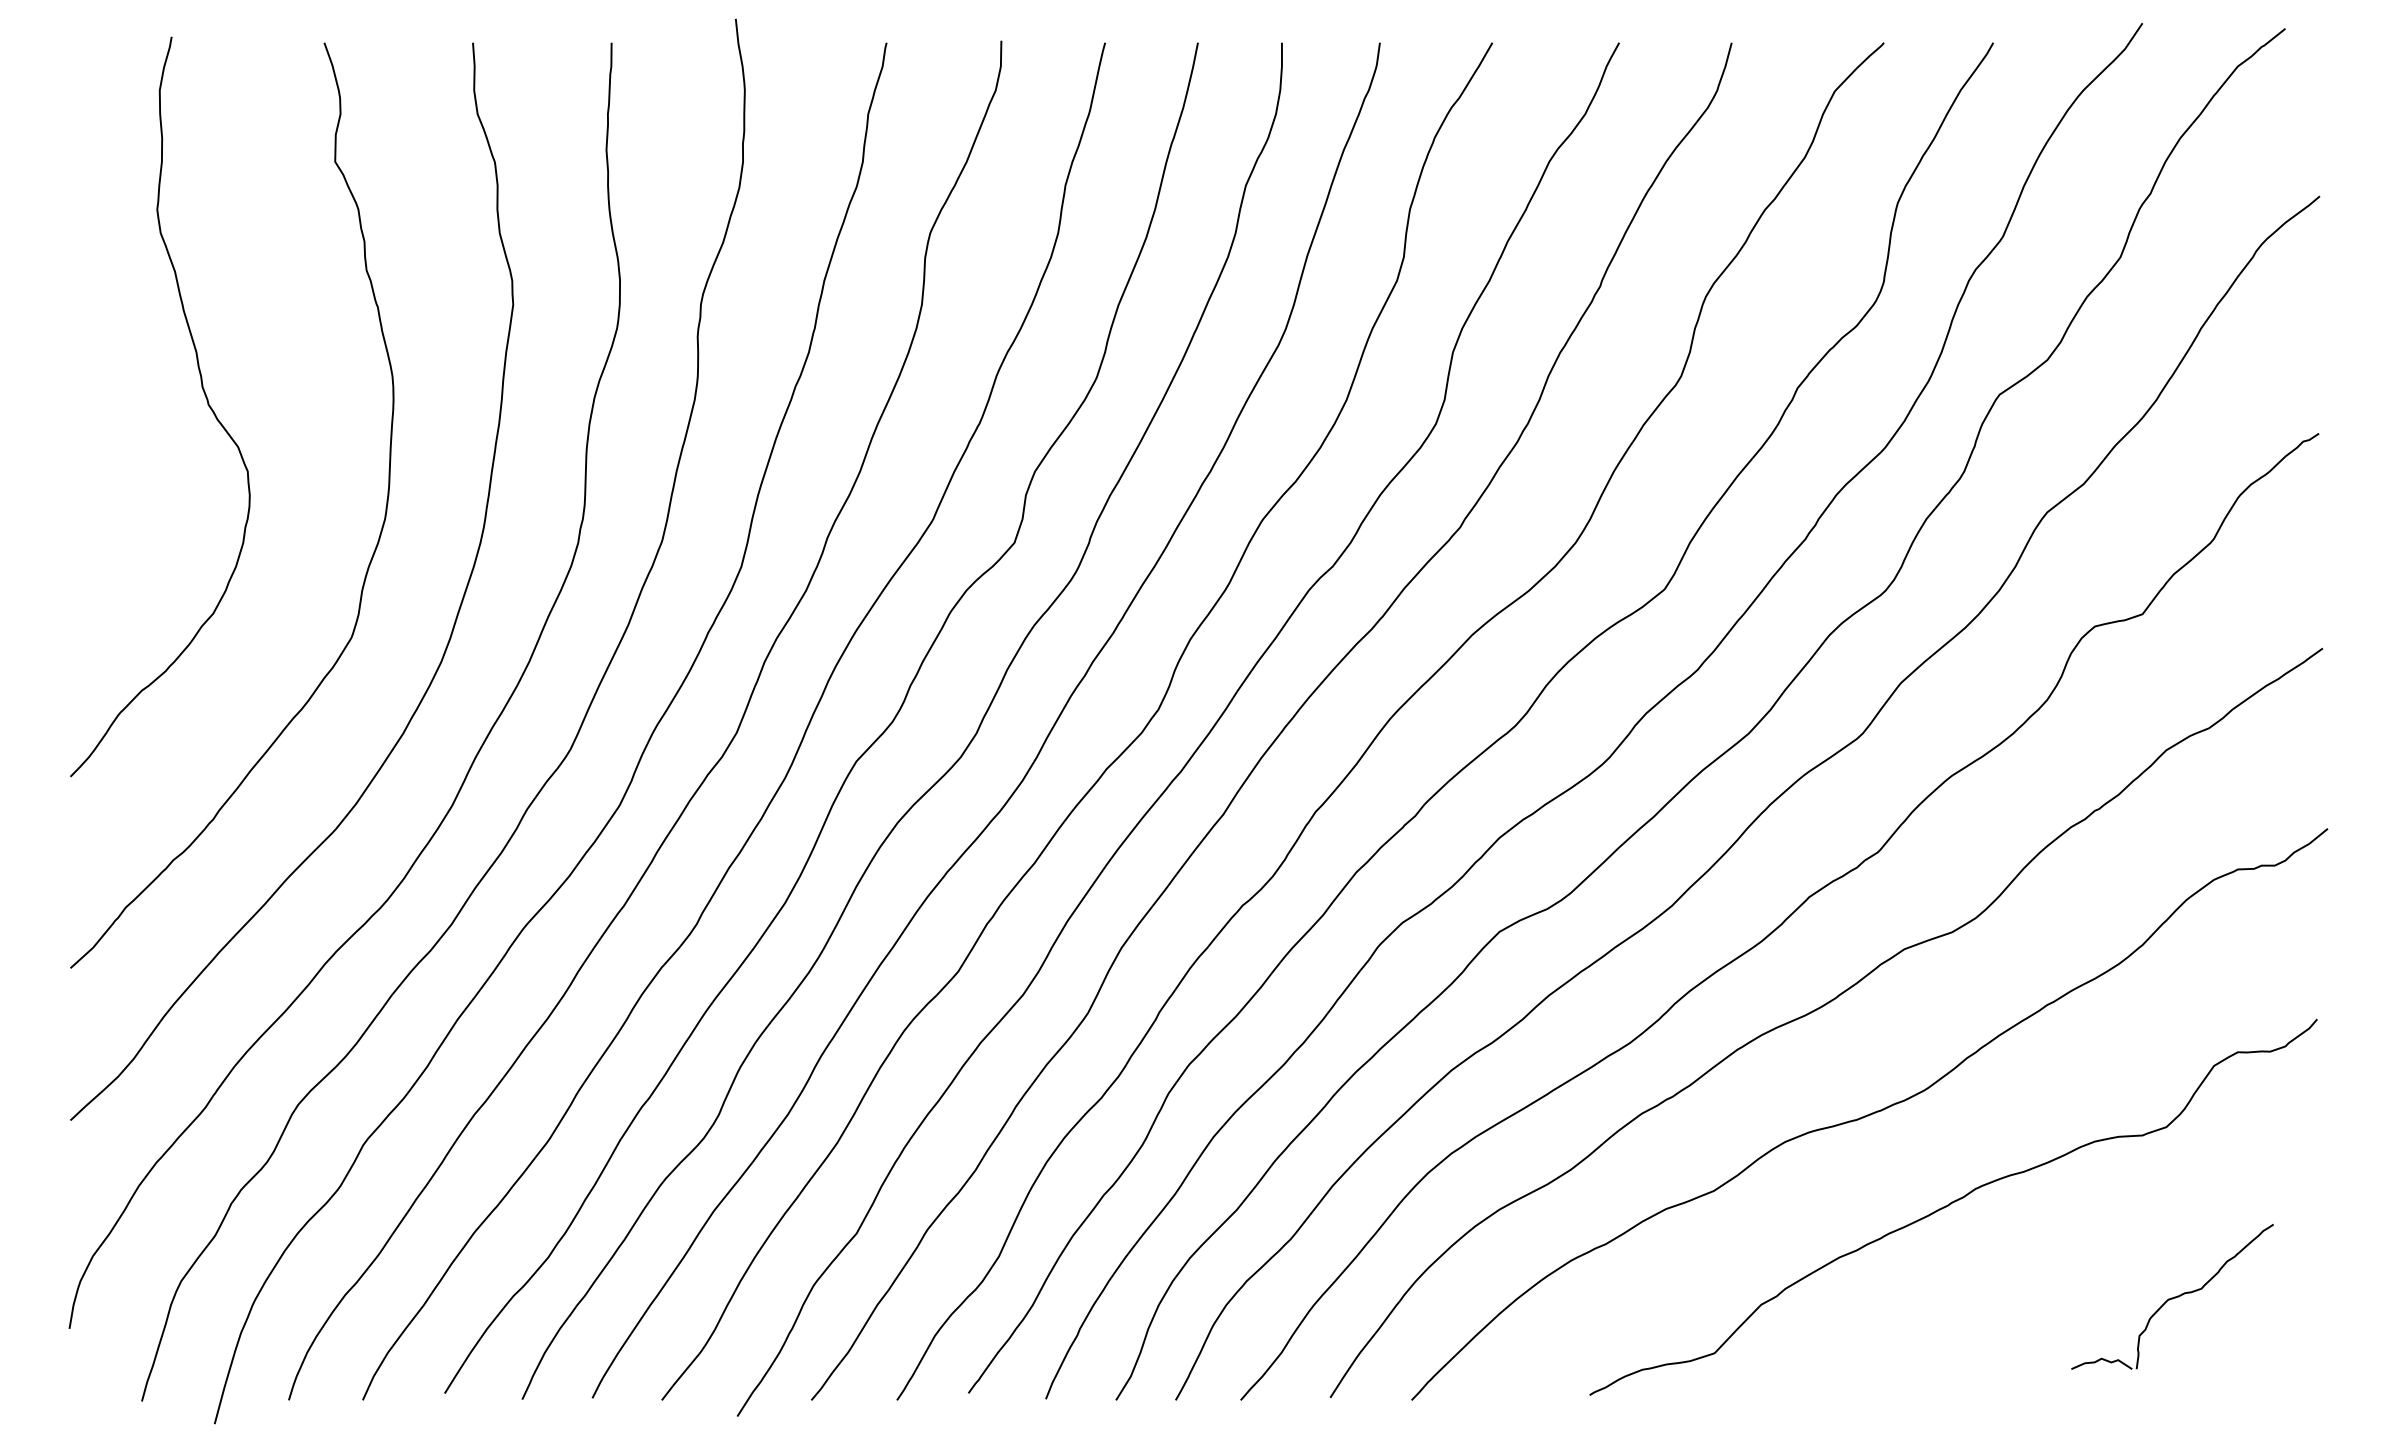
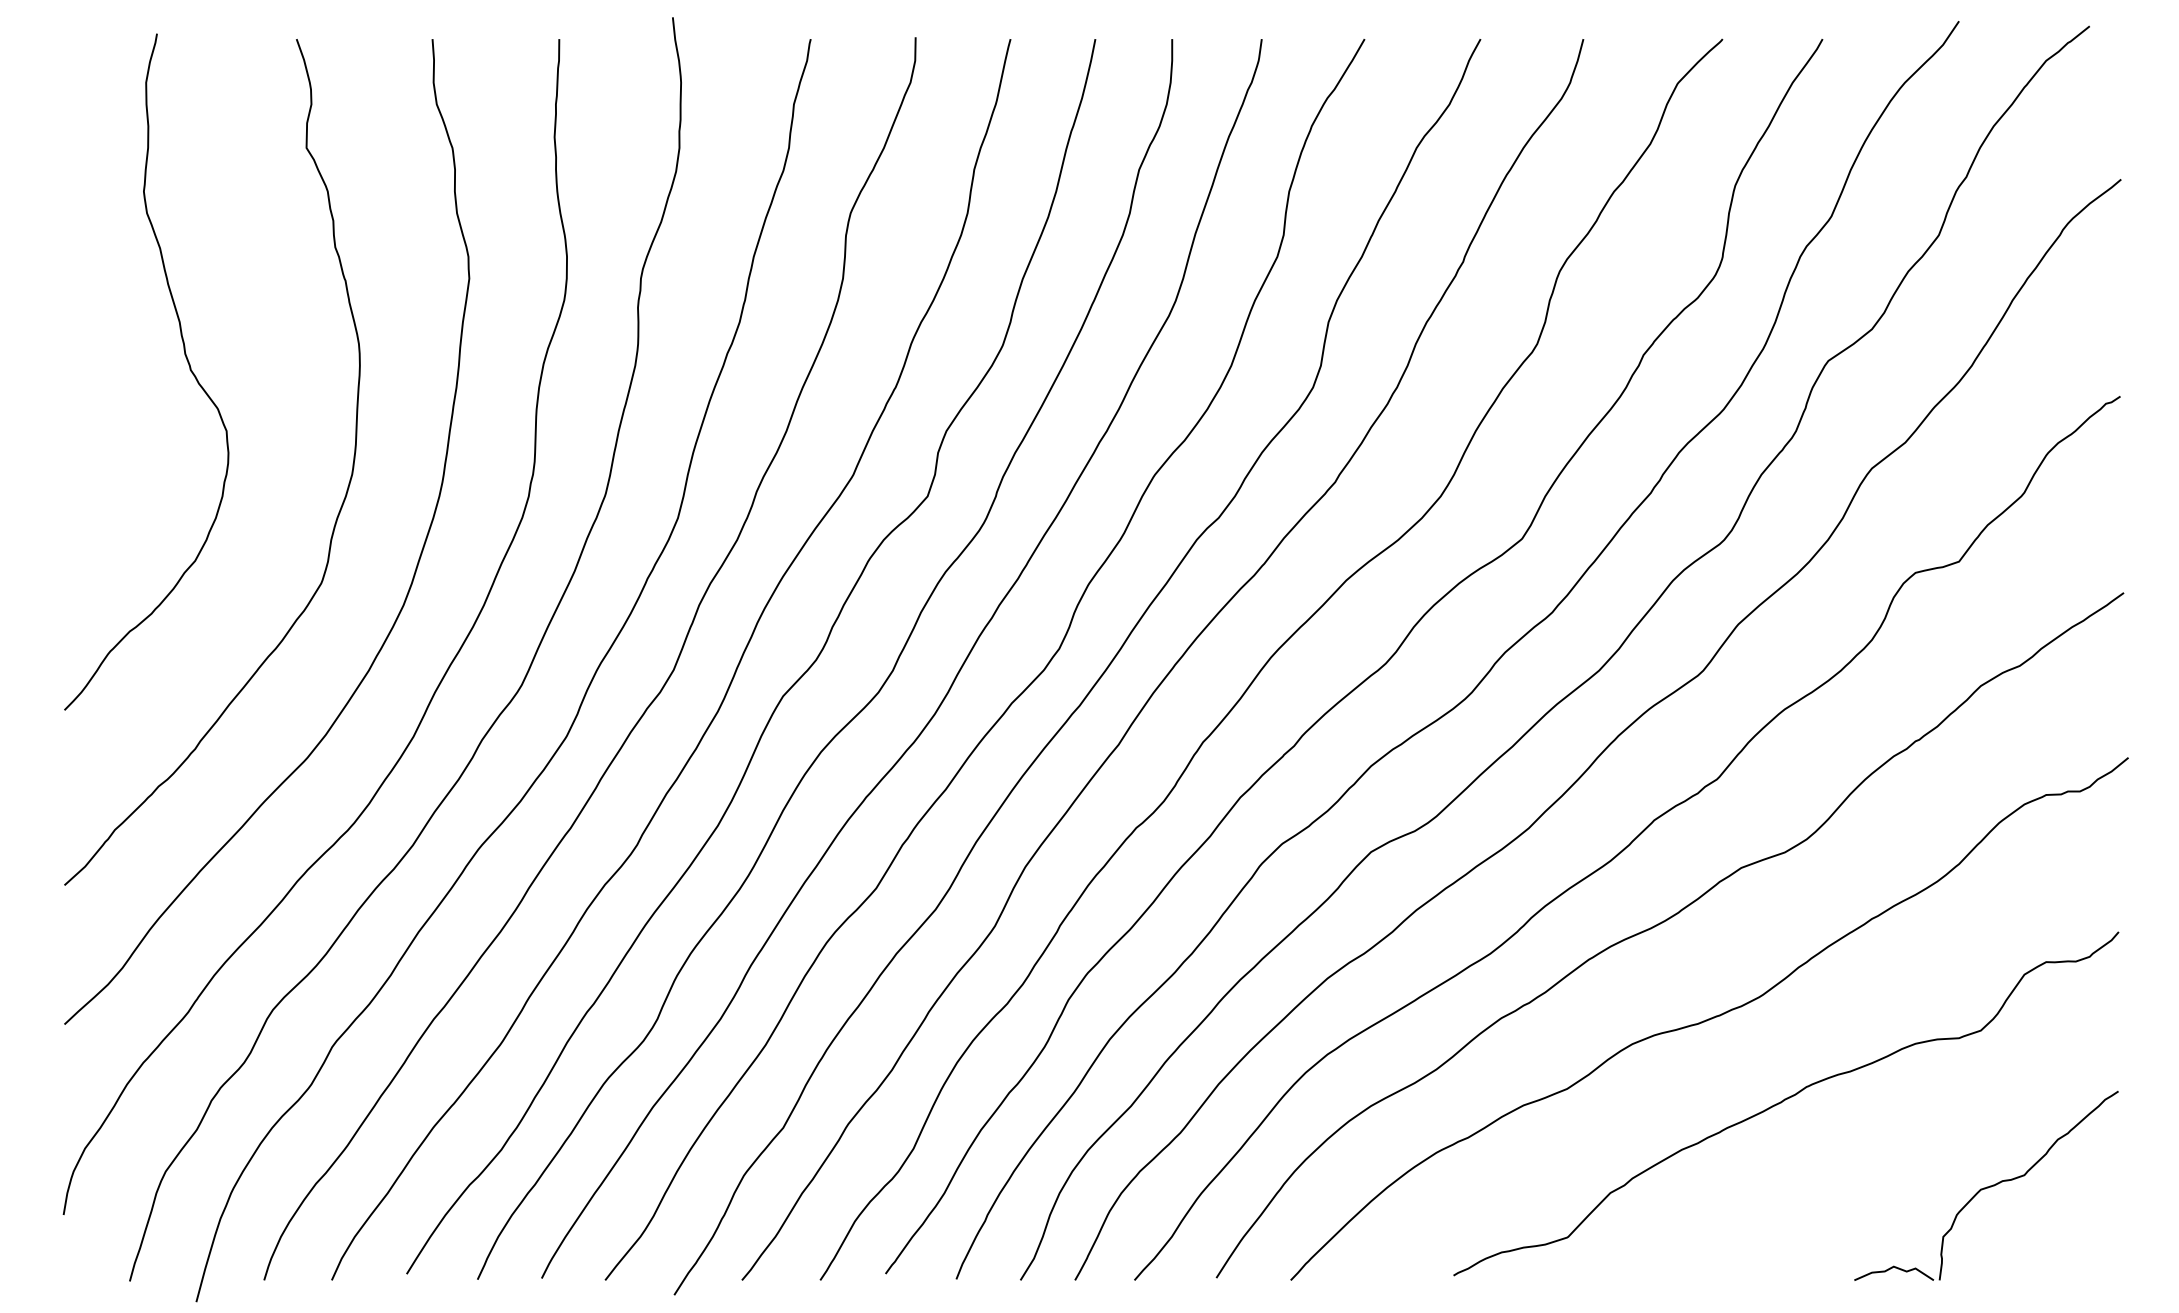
part: (2172, 1296) -> (1986, 1185), size x1.43

